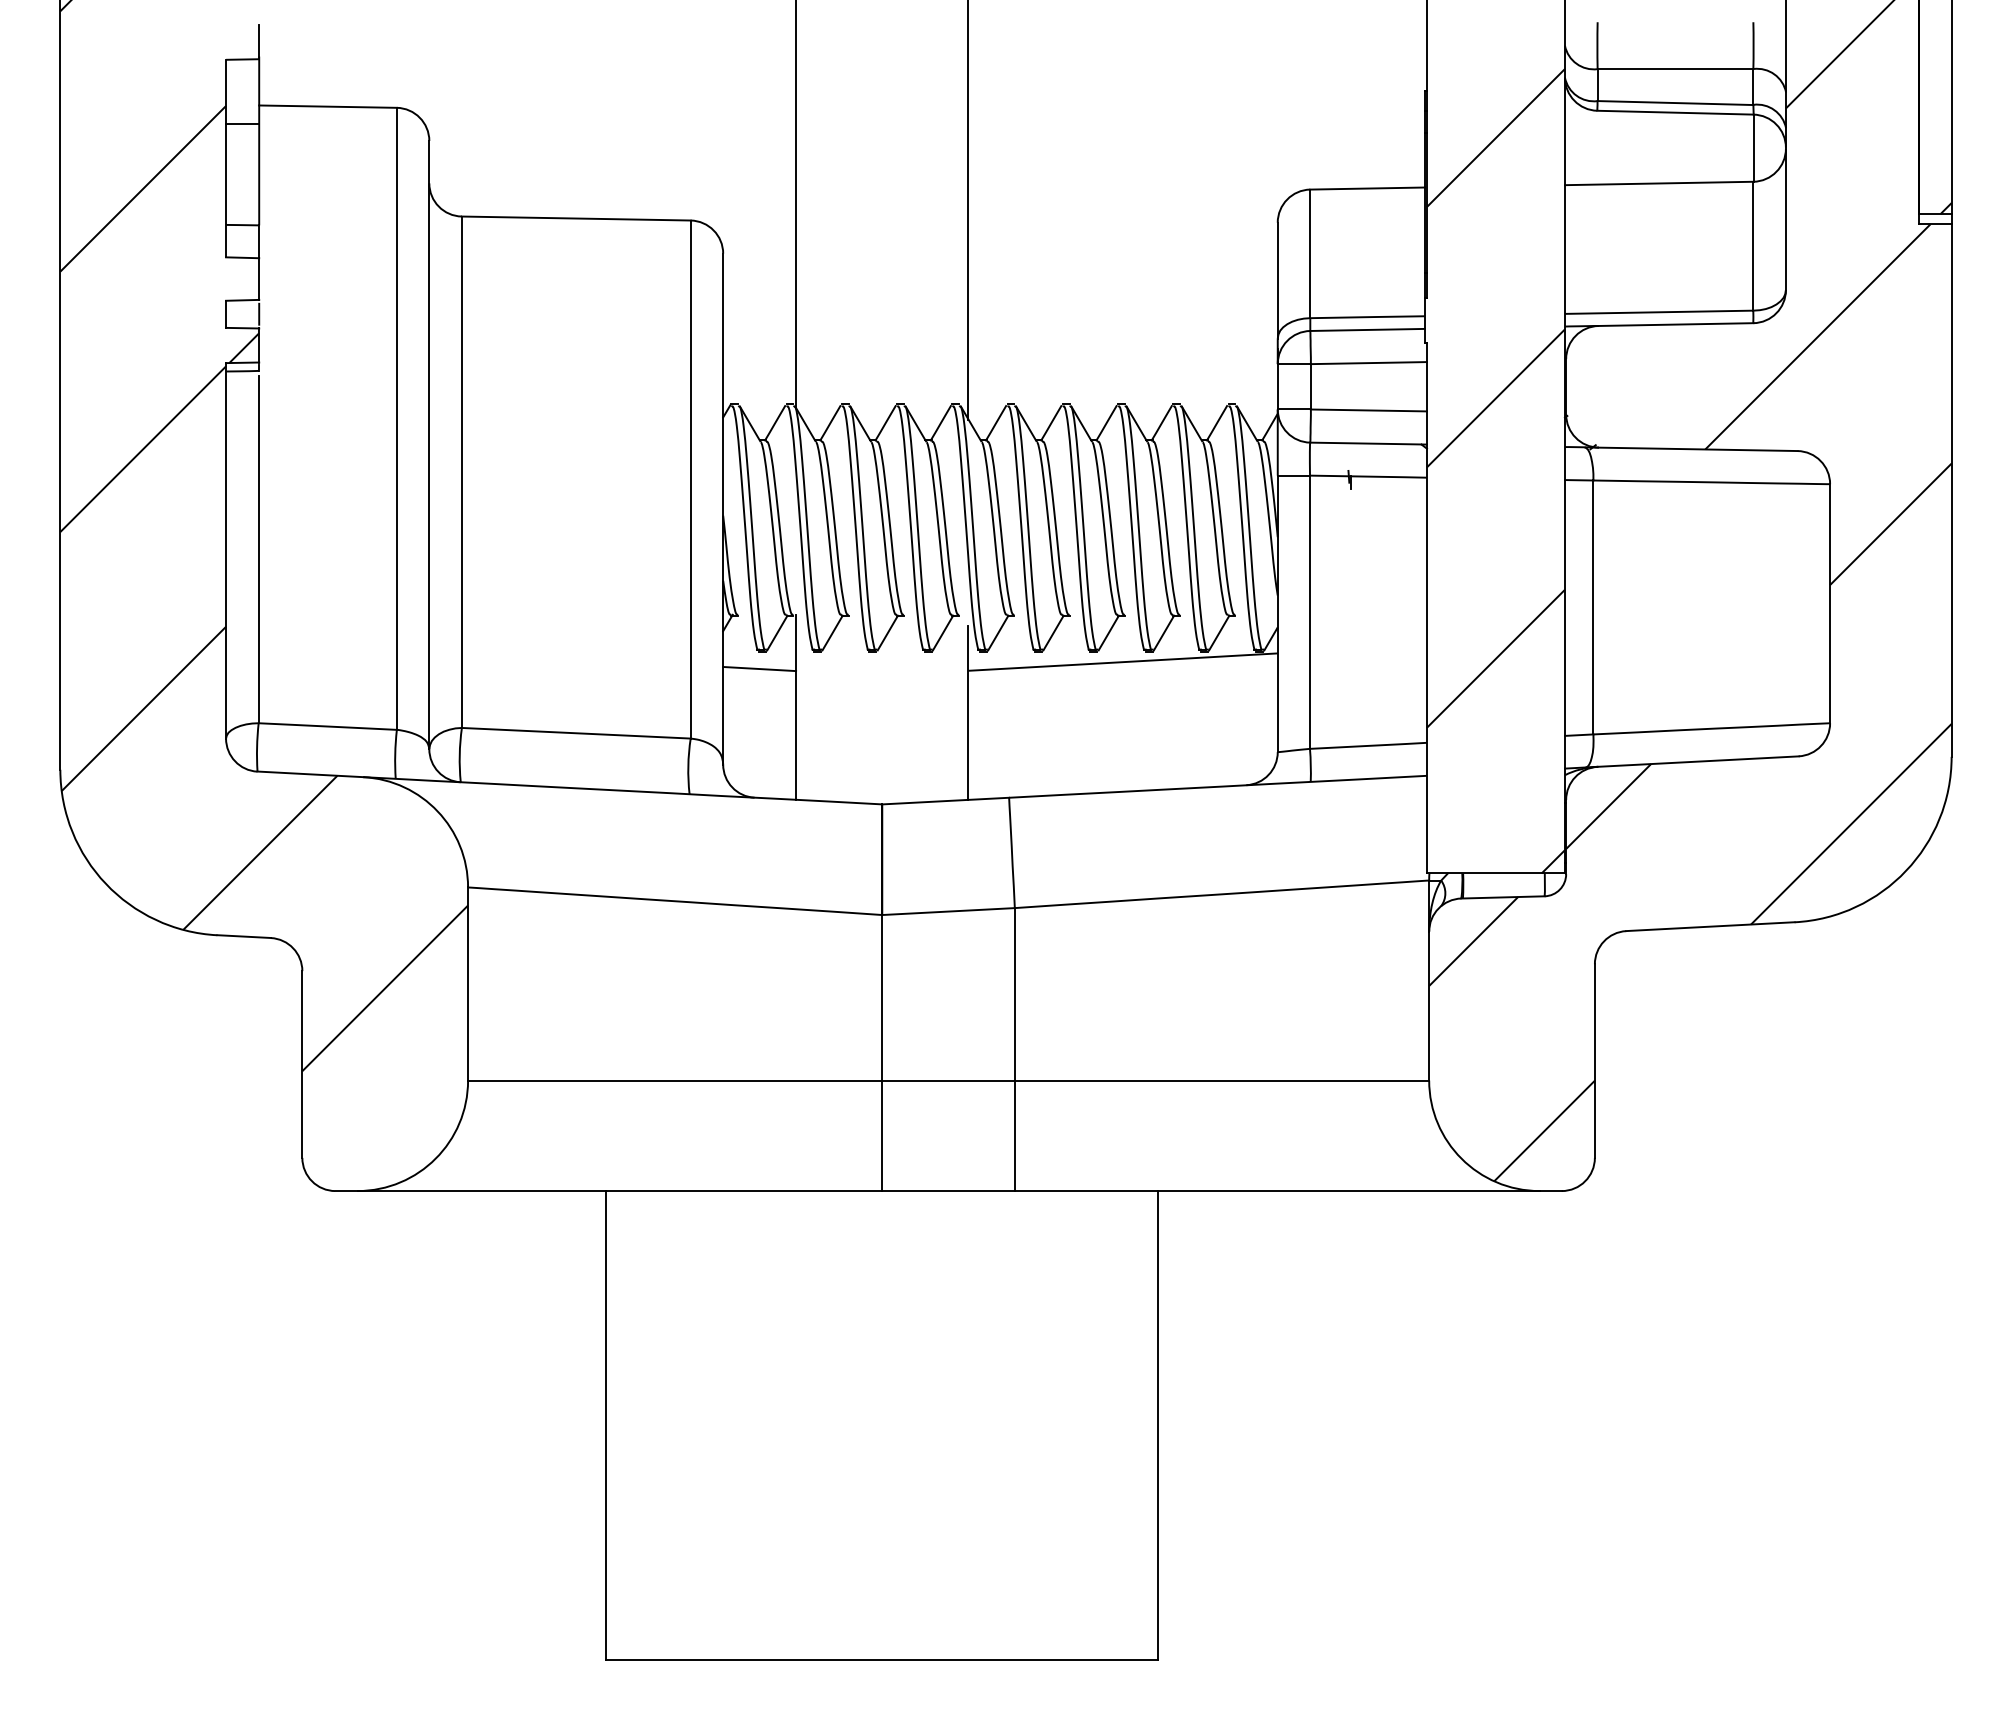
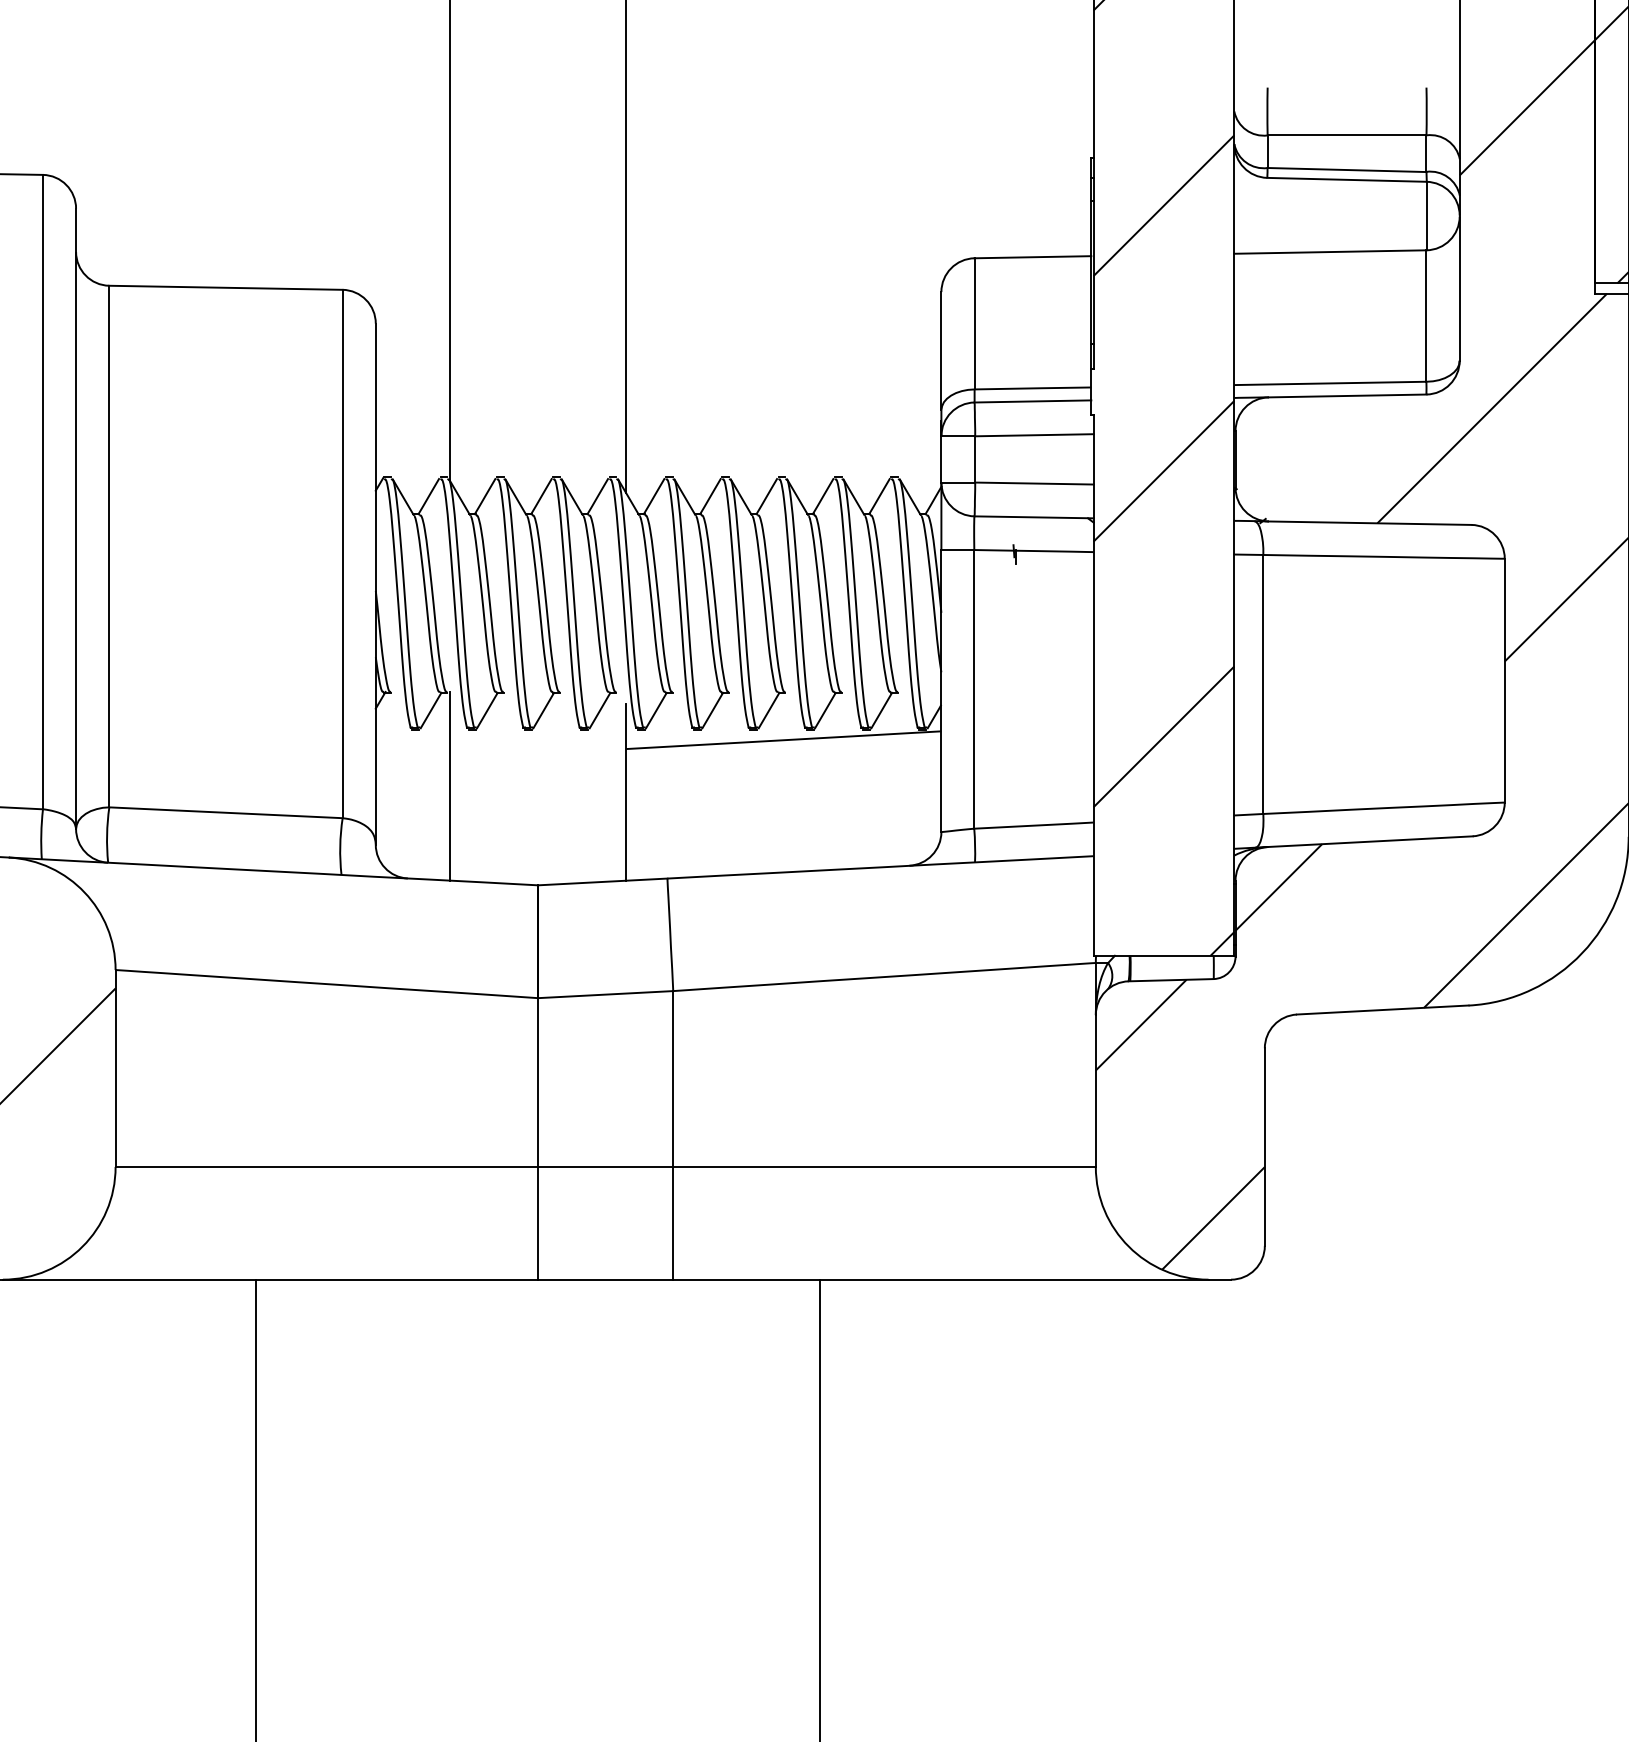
line: (759, 668) -> (412, 746), removed

